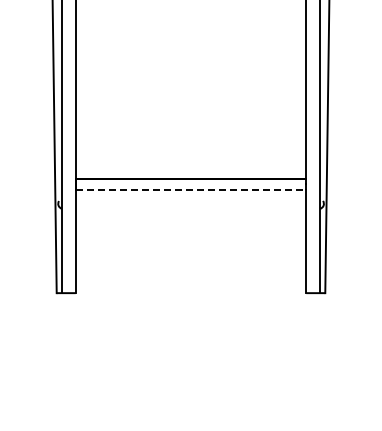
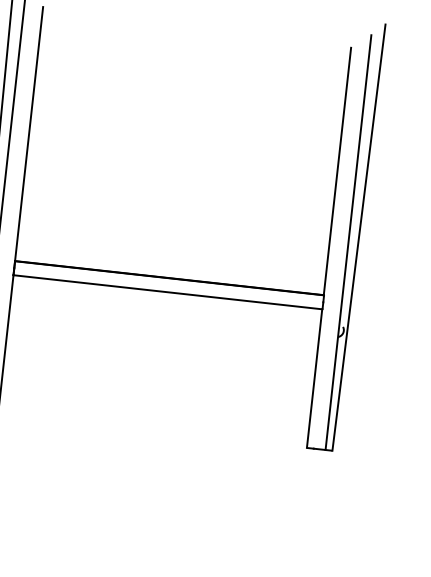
line: (191, 189) -> (168, 292), dashed -> solid

